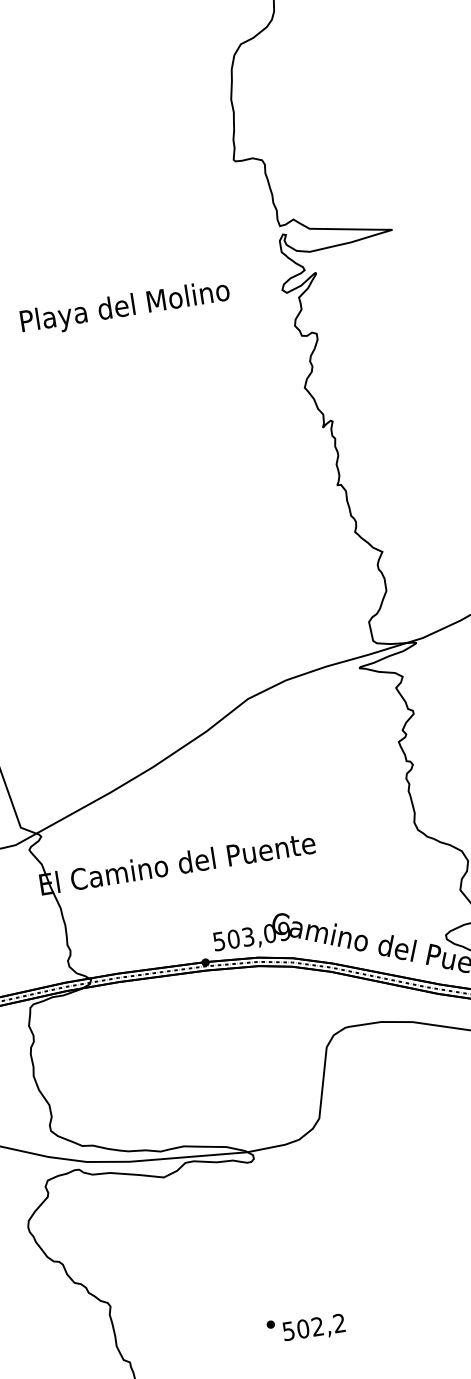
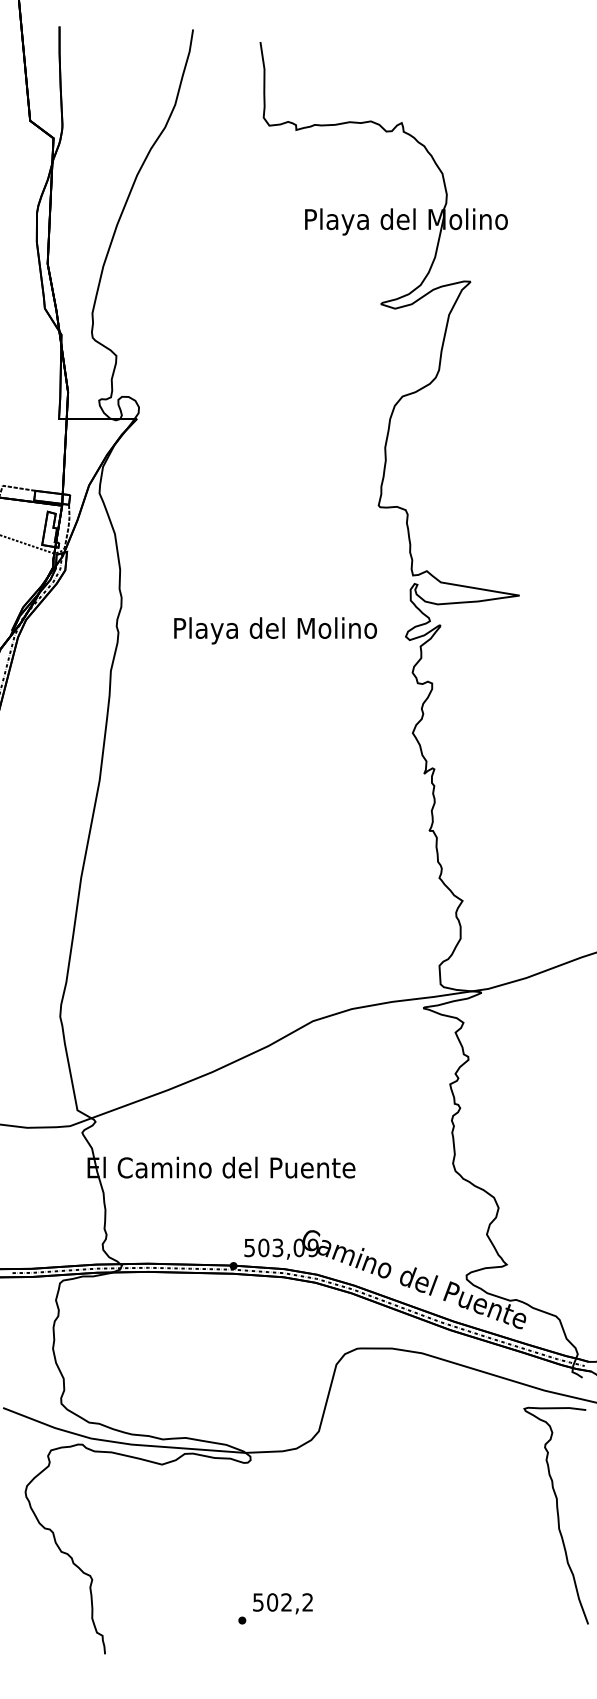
text: (125, 307) -> (275, 630), moved
text: (313, 1328) -> (282, 1603), moved

